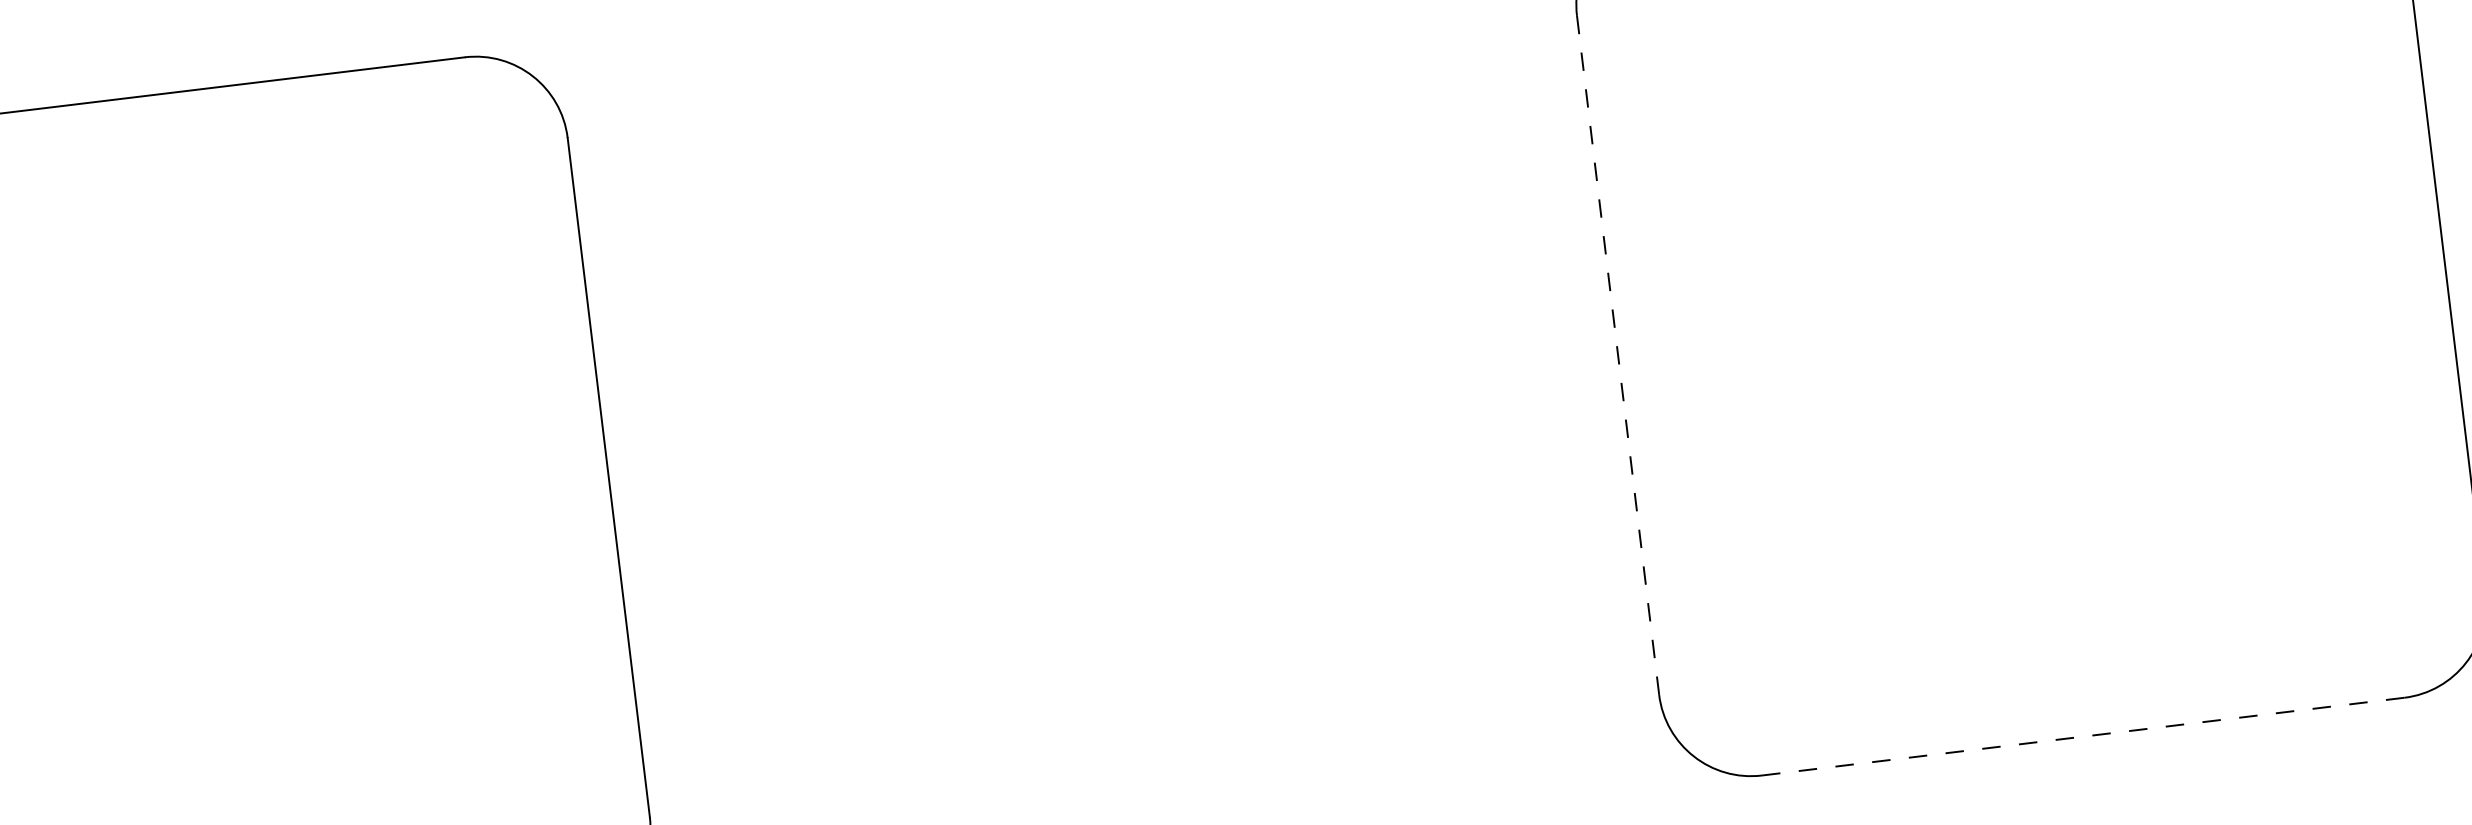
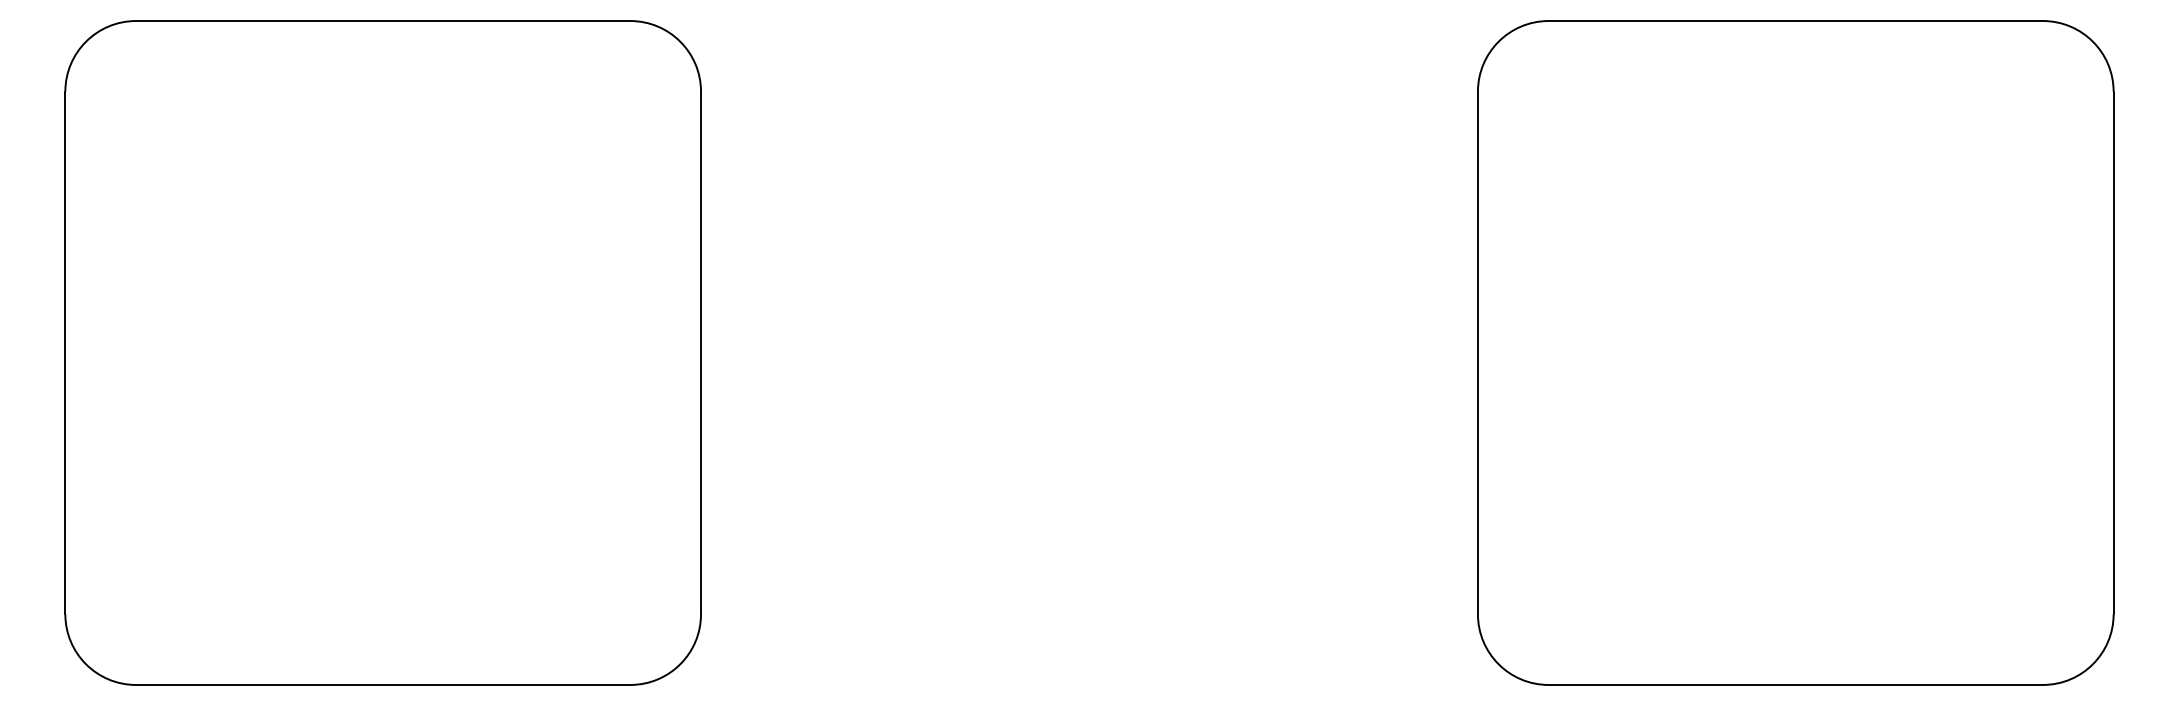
line: (1617, 356) -> (1477, 353), dashed -> solid
line: (2084, 735) -> (1796, 684), dashed -> solid

